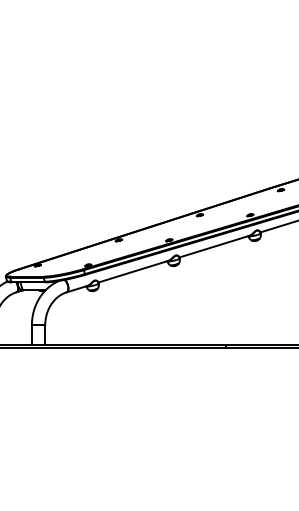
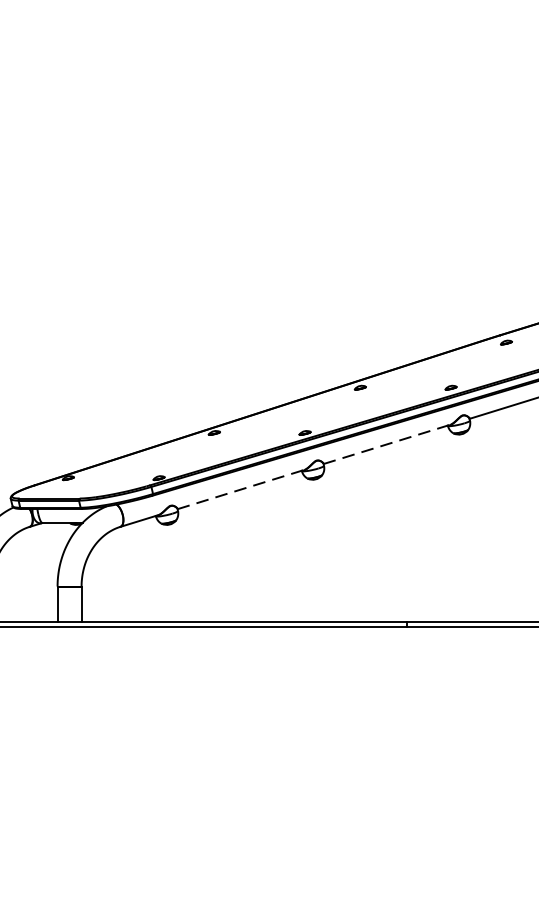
line: (214, 246) -> (386, 444), solid -> dashed
line: (133, 271) -> (240, 489), solid -> dashed

